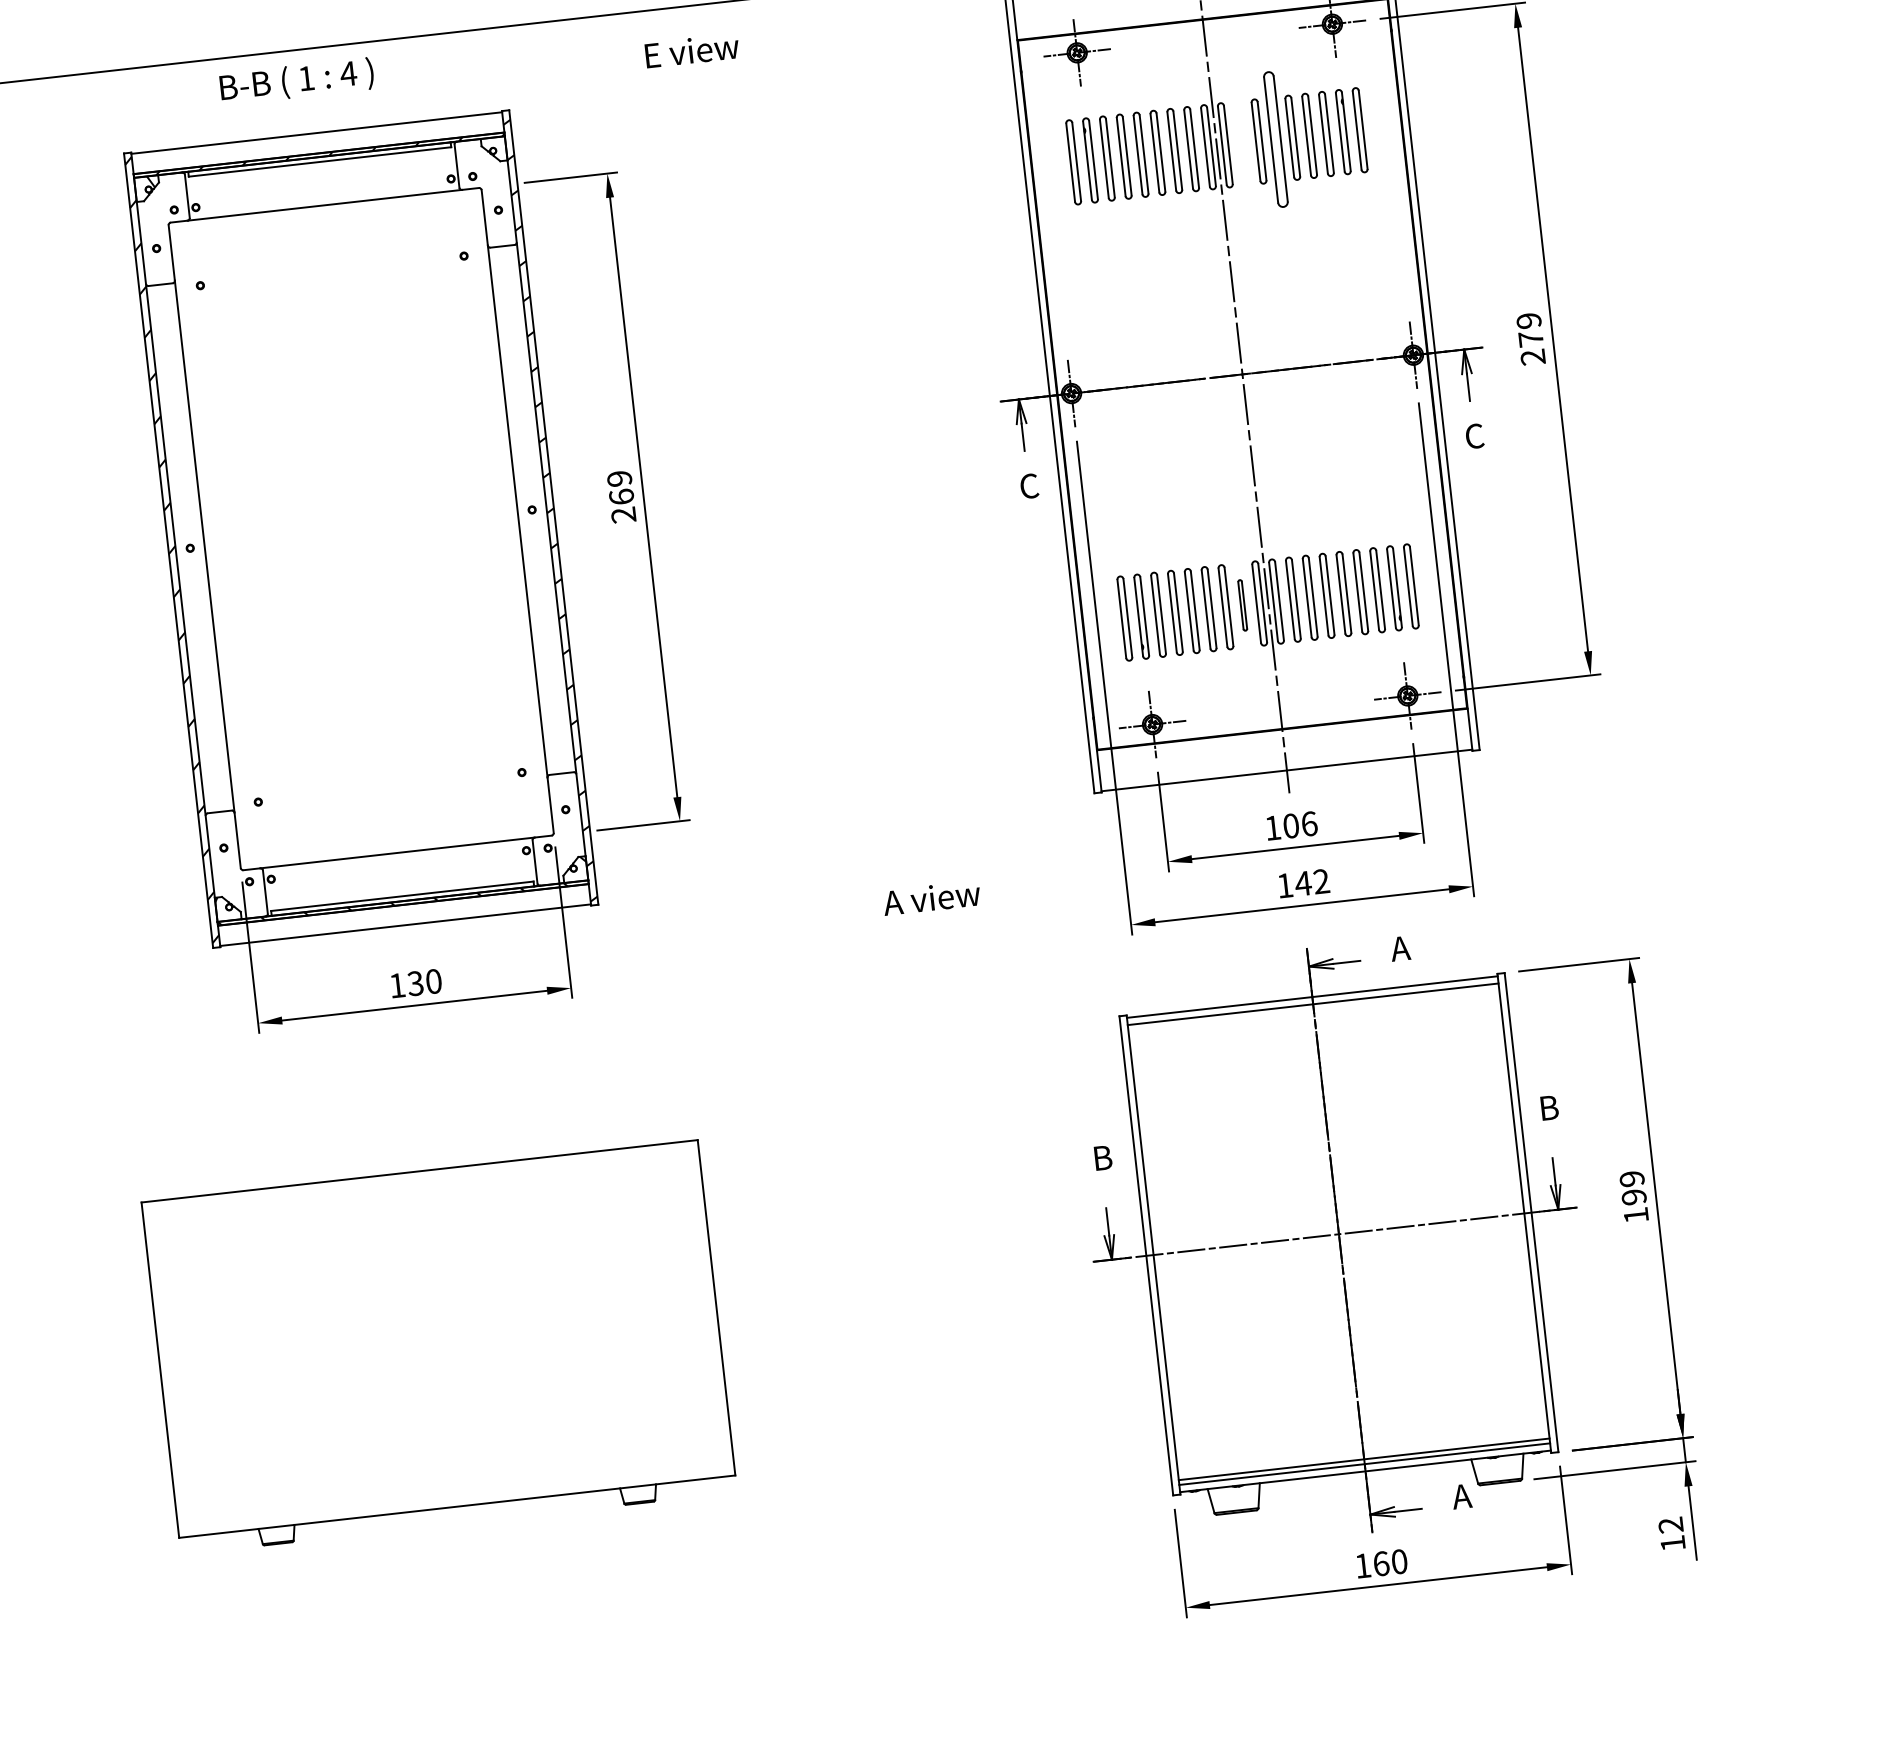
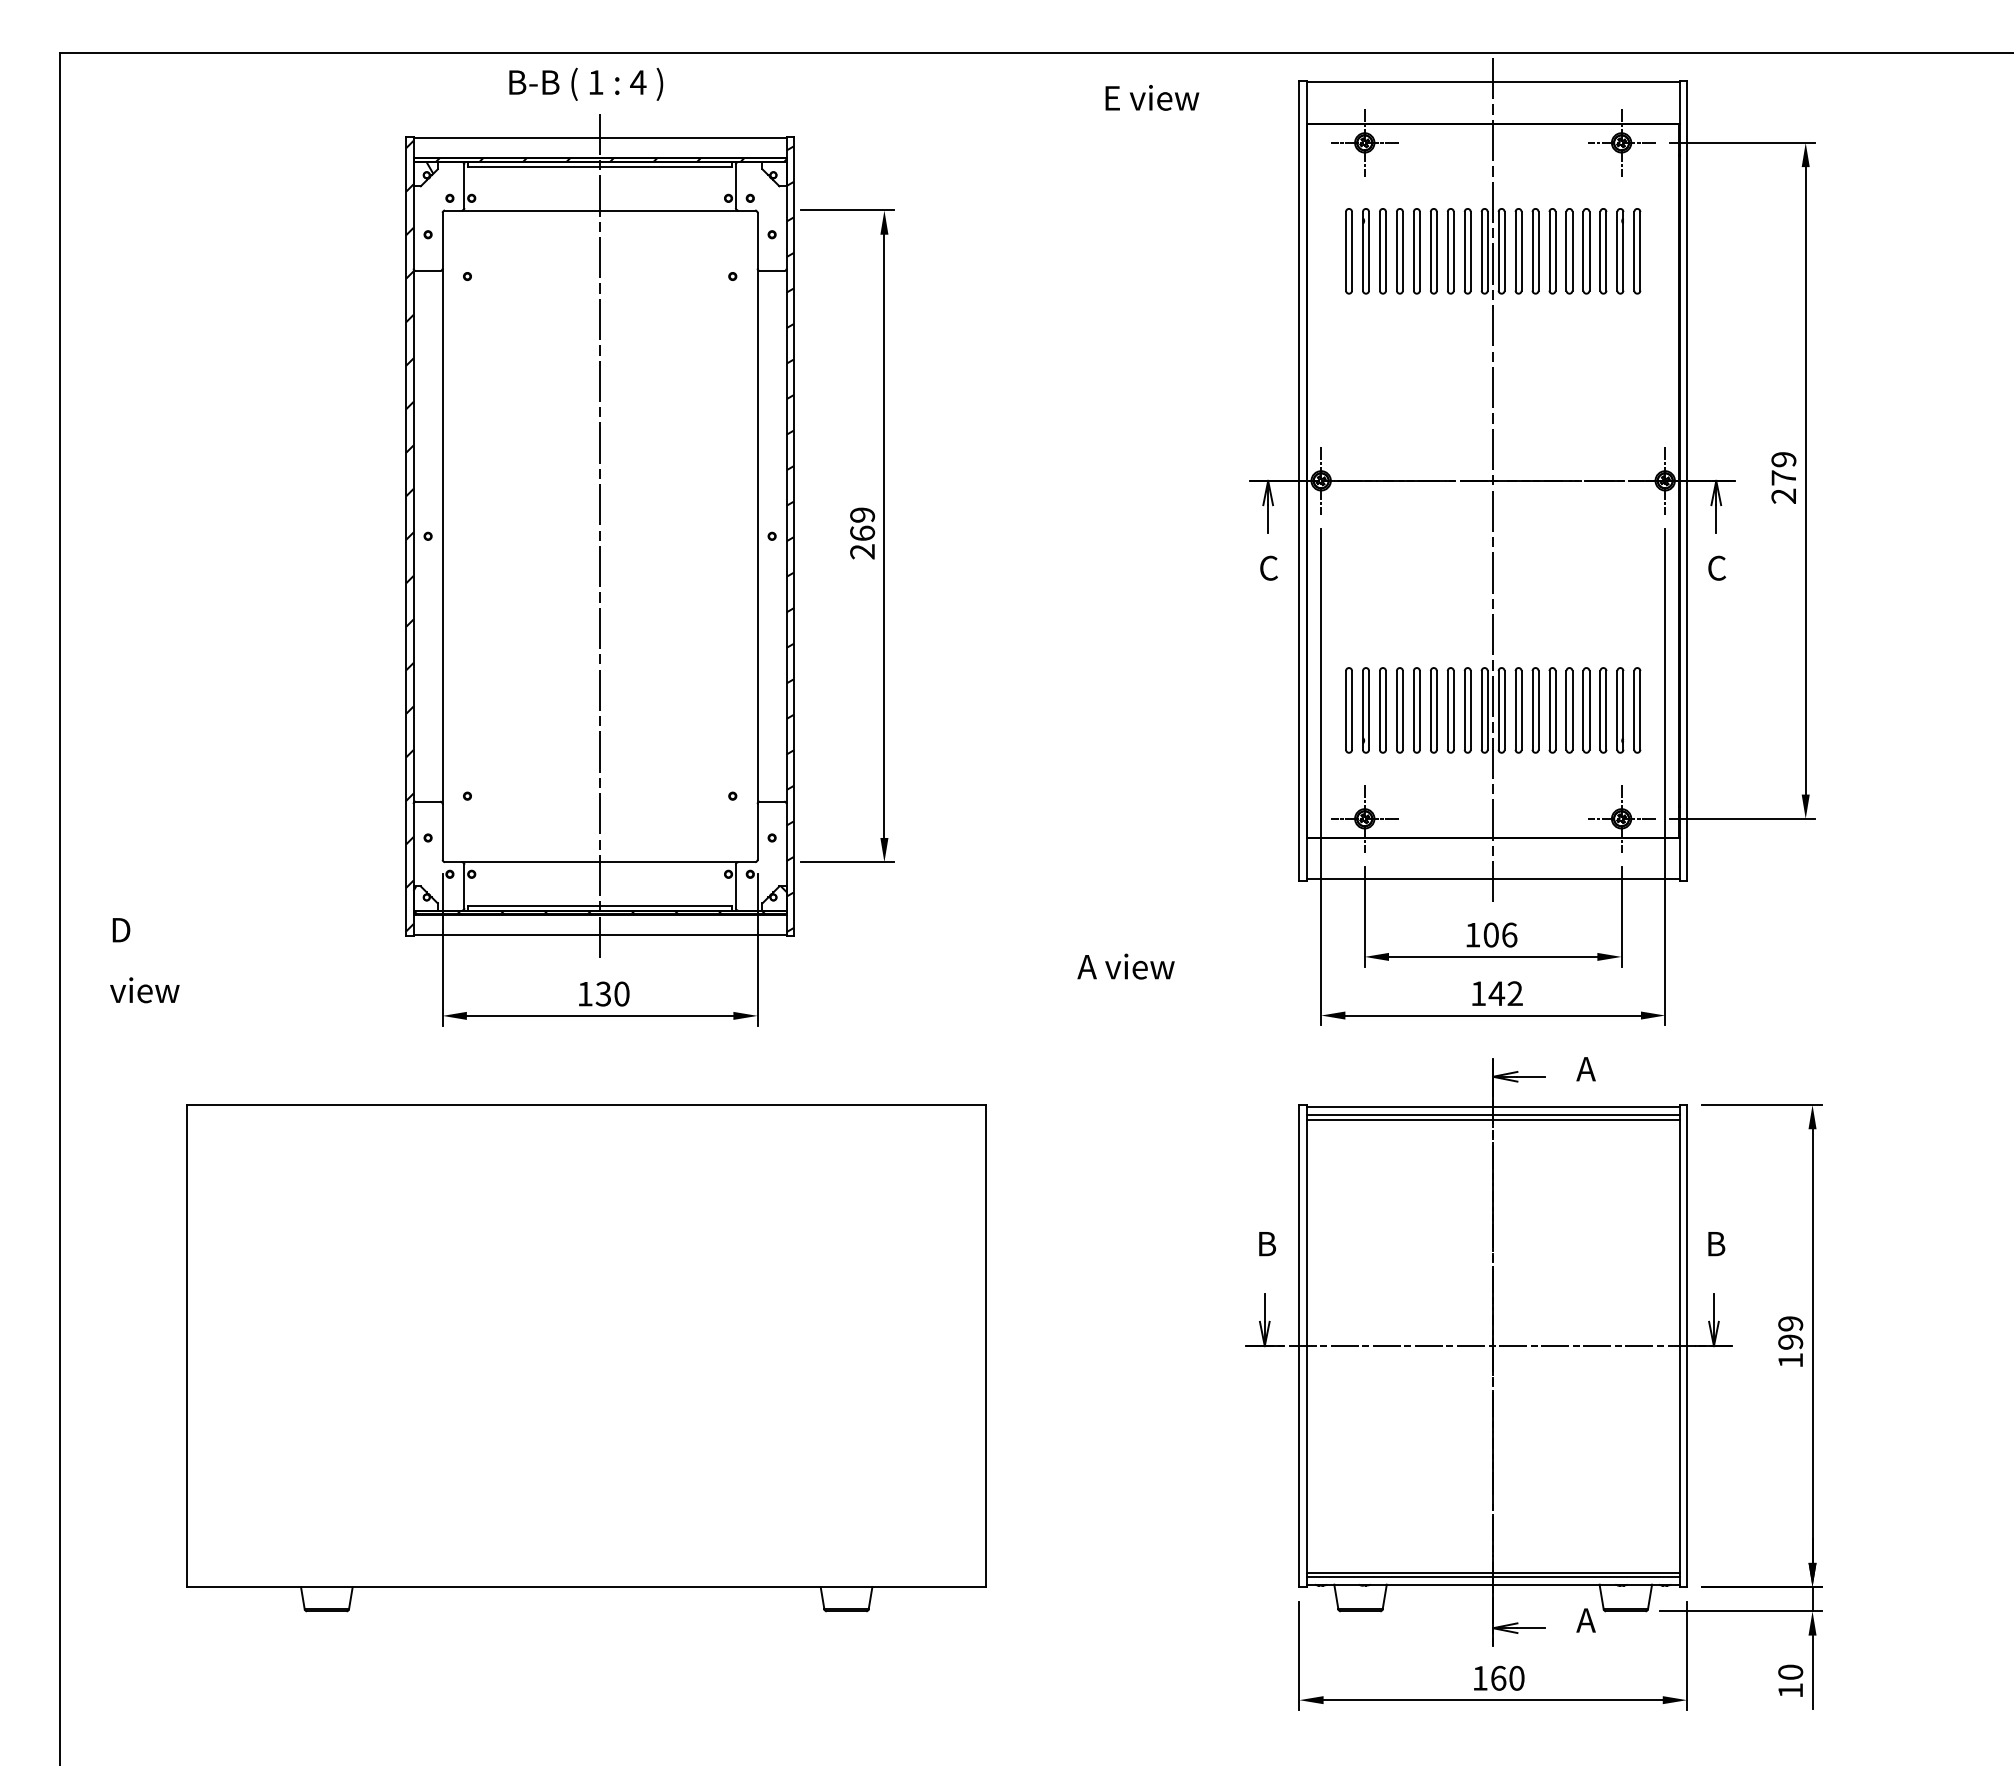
text: (692, 50) -> (1152, 97), moved
part: (1275, 139) -> (1552, 251), size x0.62
part: (1242, 143) -> (1518, 251), added
line: (361, 529) -> (600, 536), added
part: (1242, 605) -> (1467, 710), size x1.67
line: (1313, 1009) -> (1492, 1119), added
part: (439, 1347) -> (586, 1358), size x1.43
text: (1670, 1524) -> (1790, 1671), 12 -> 10

